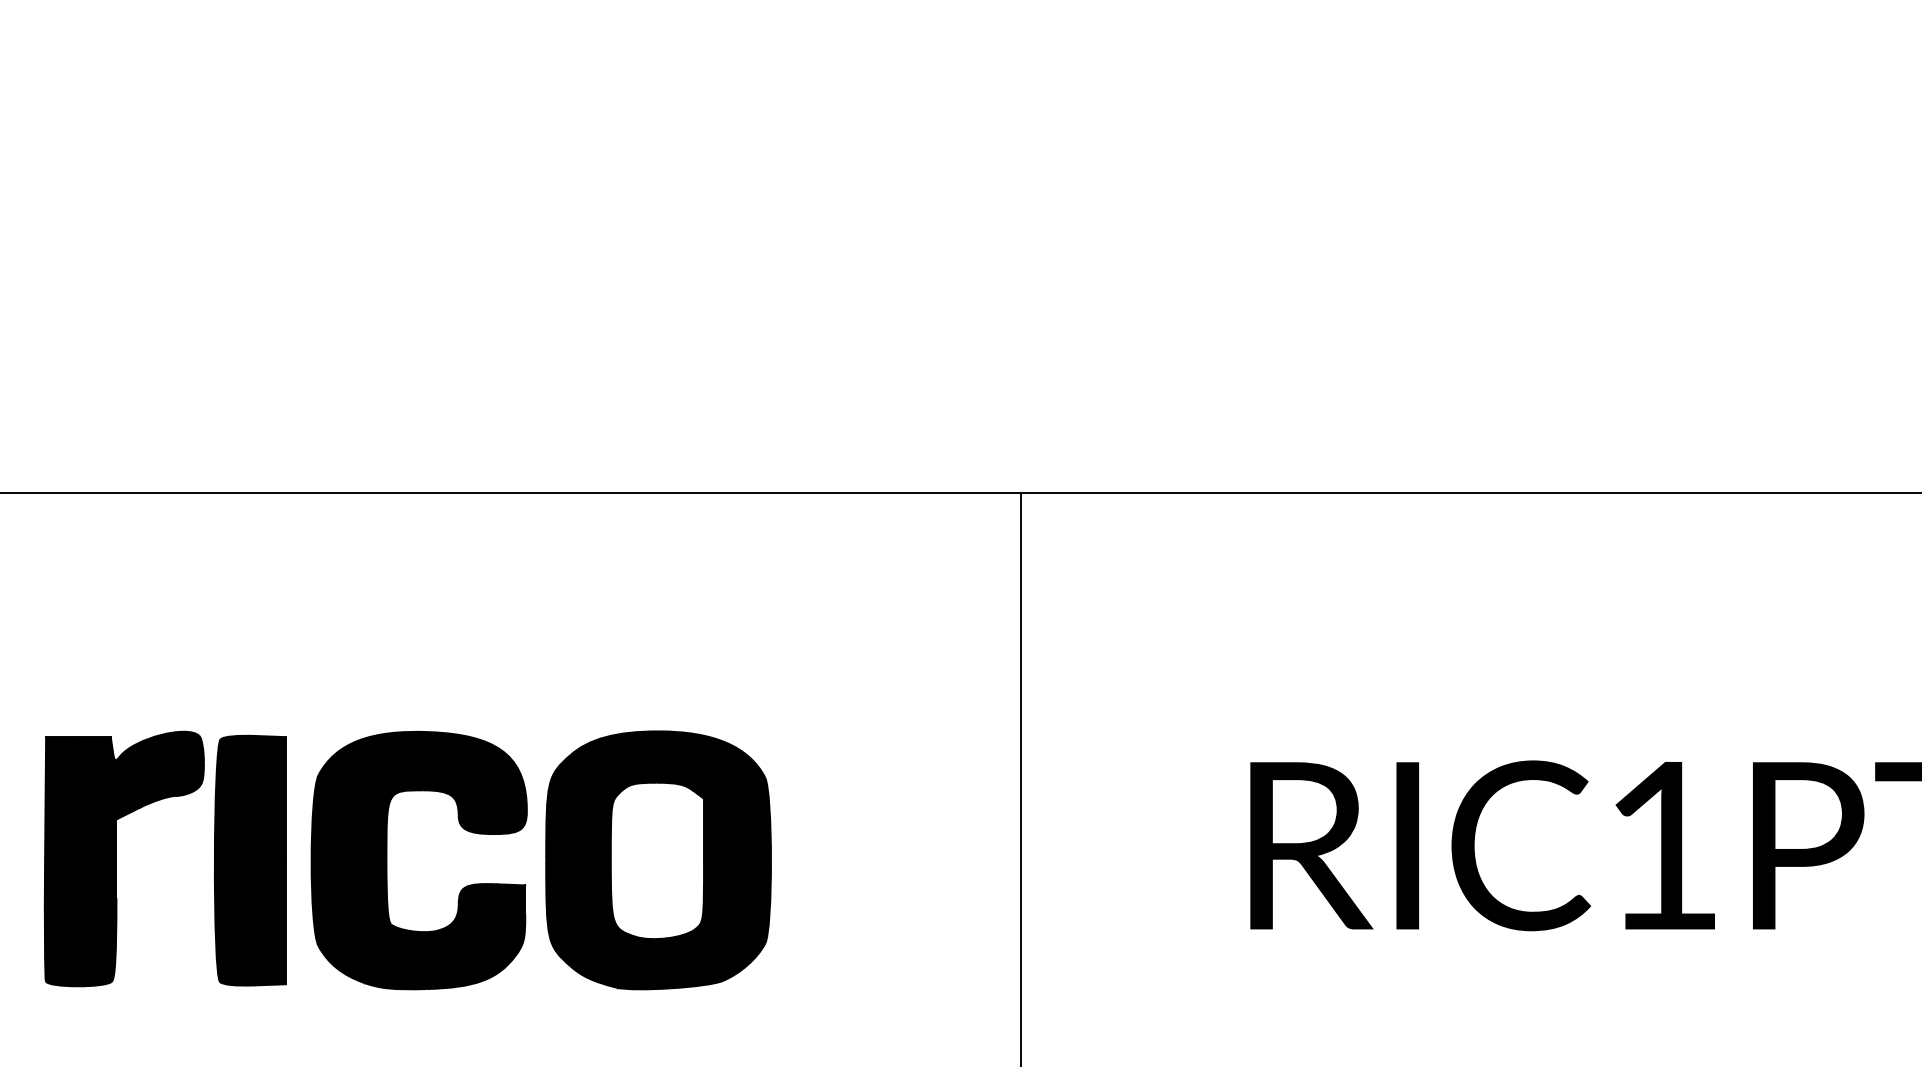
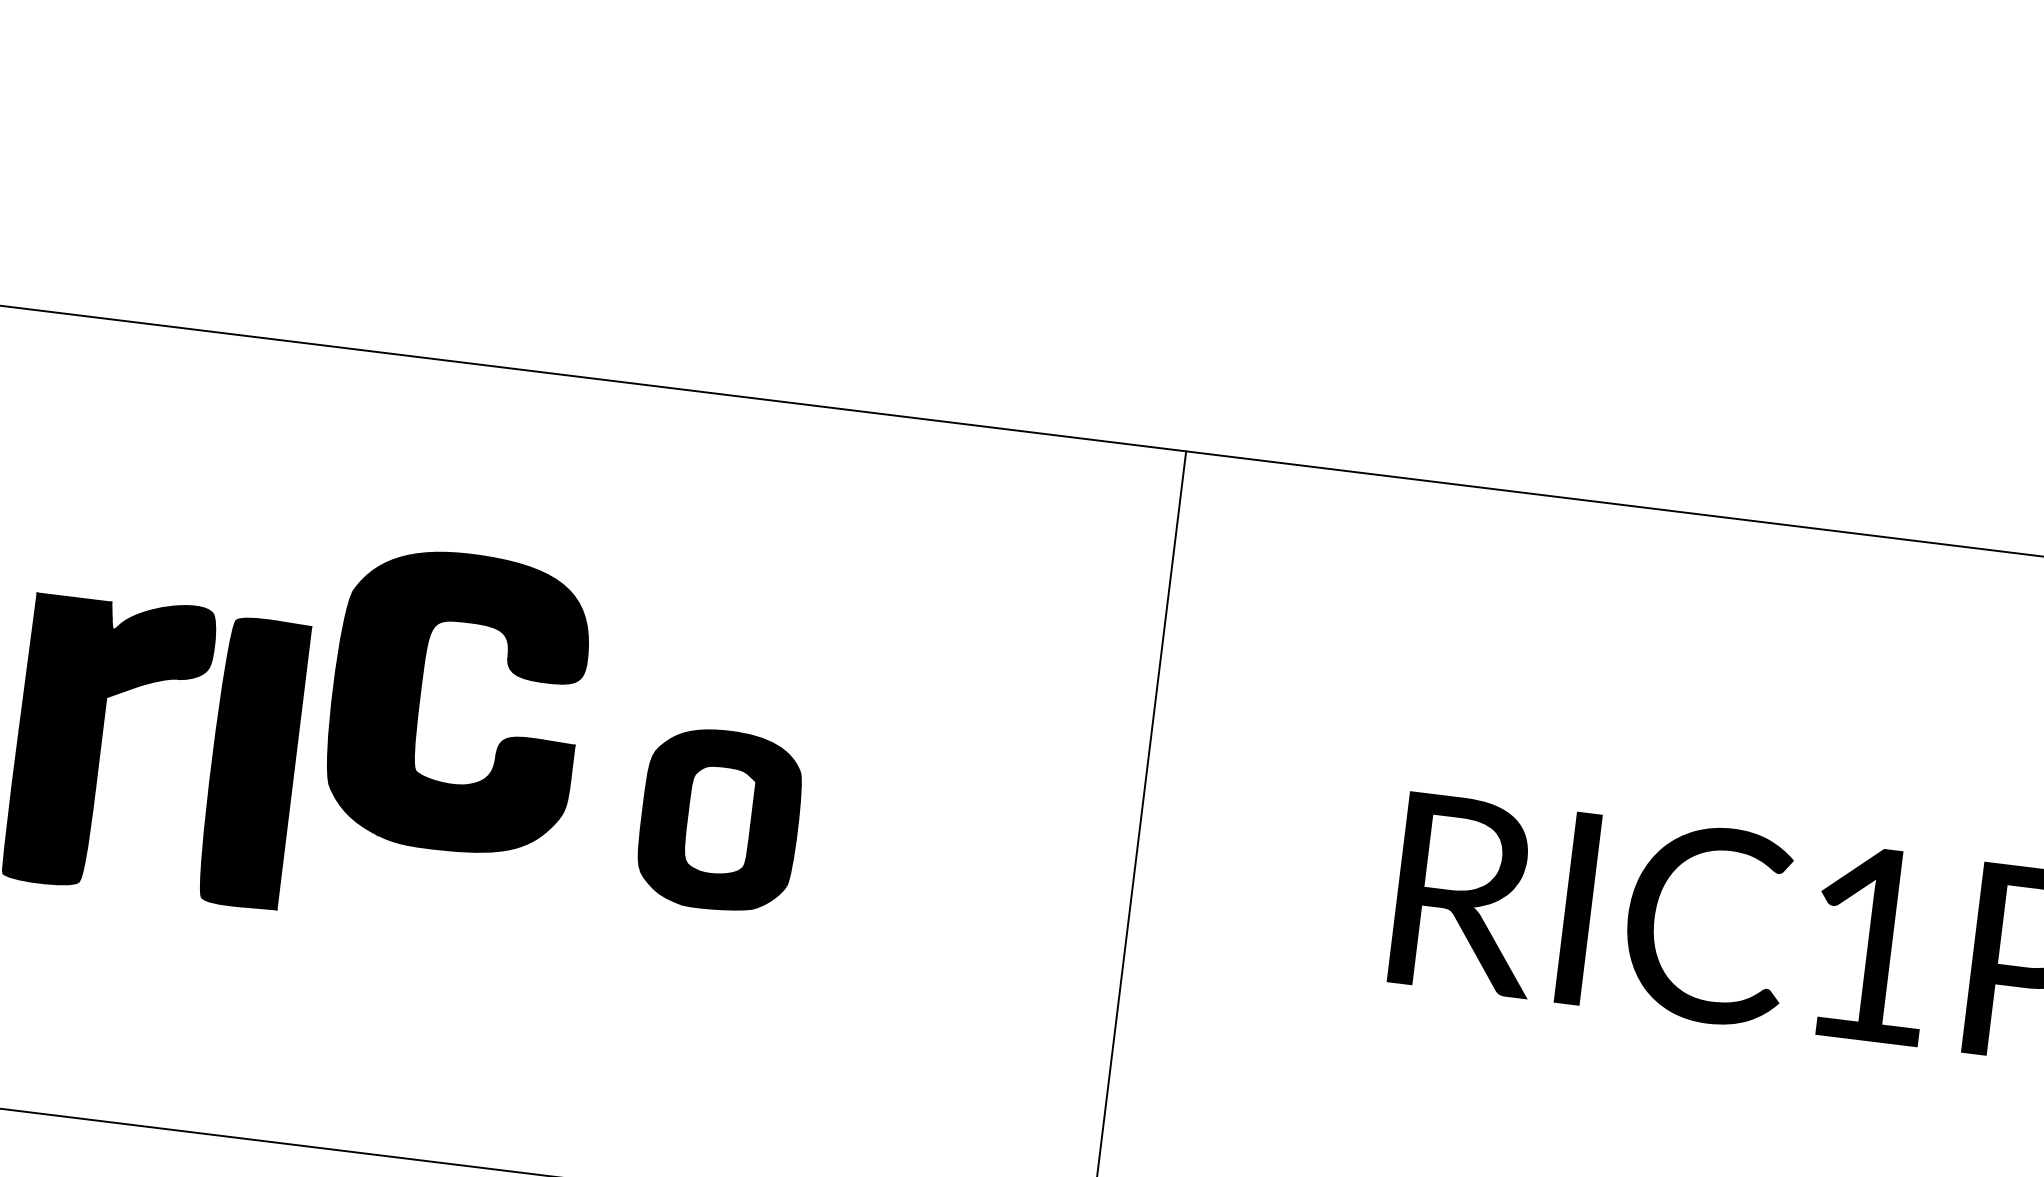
part: (387, 860) -> (420, 697), moved
part: (658, 860) -> (719, 820), size x0.6

